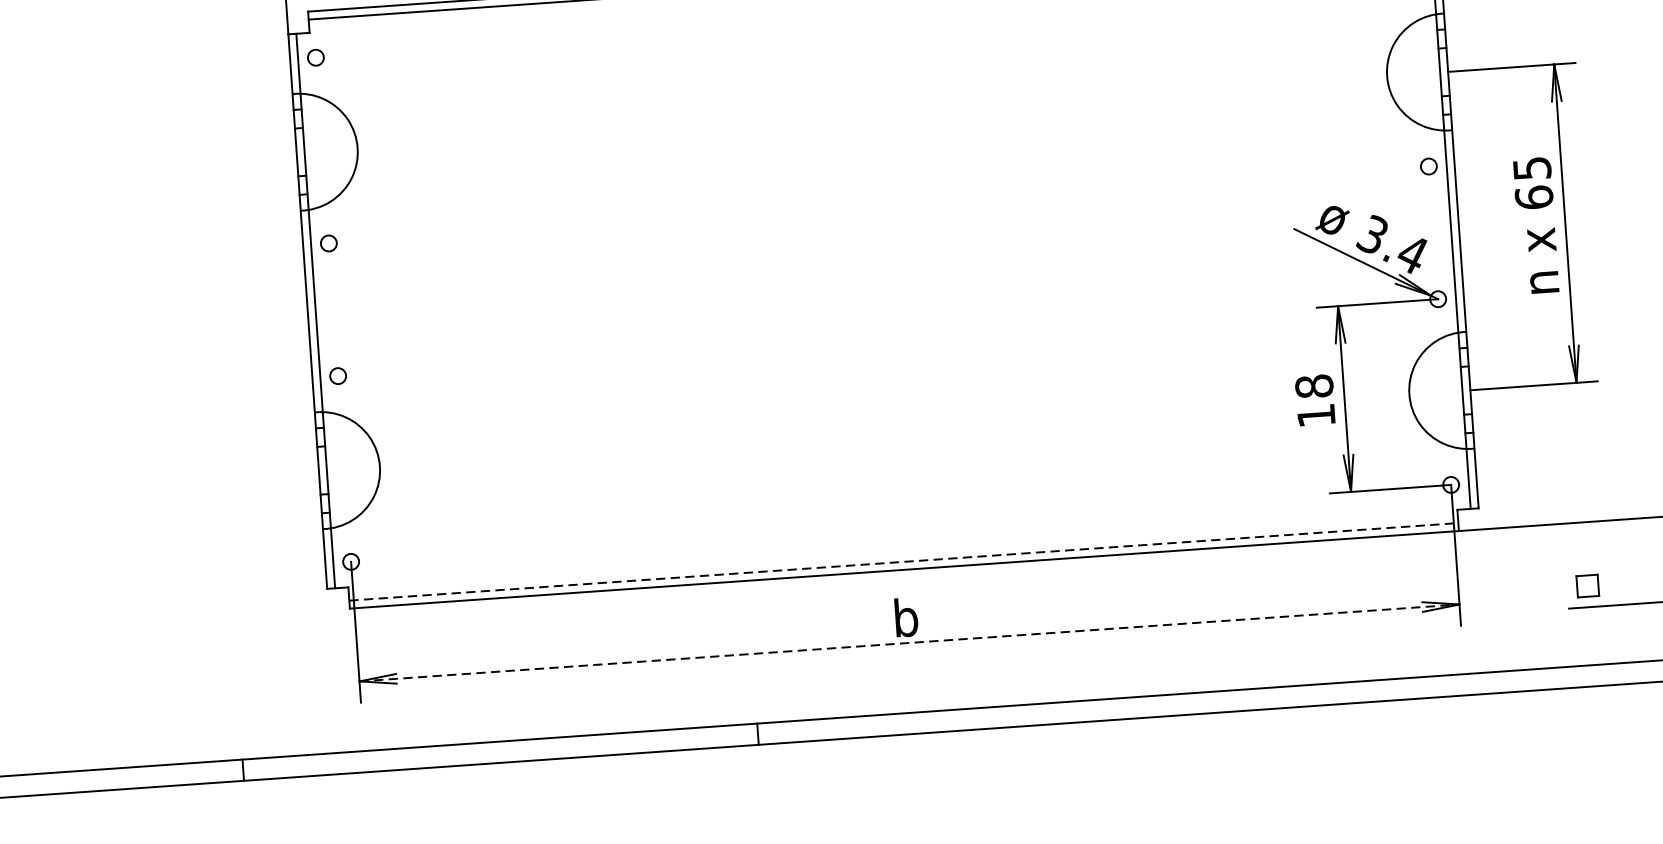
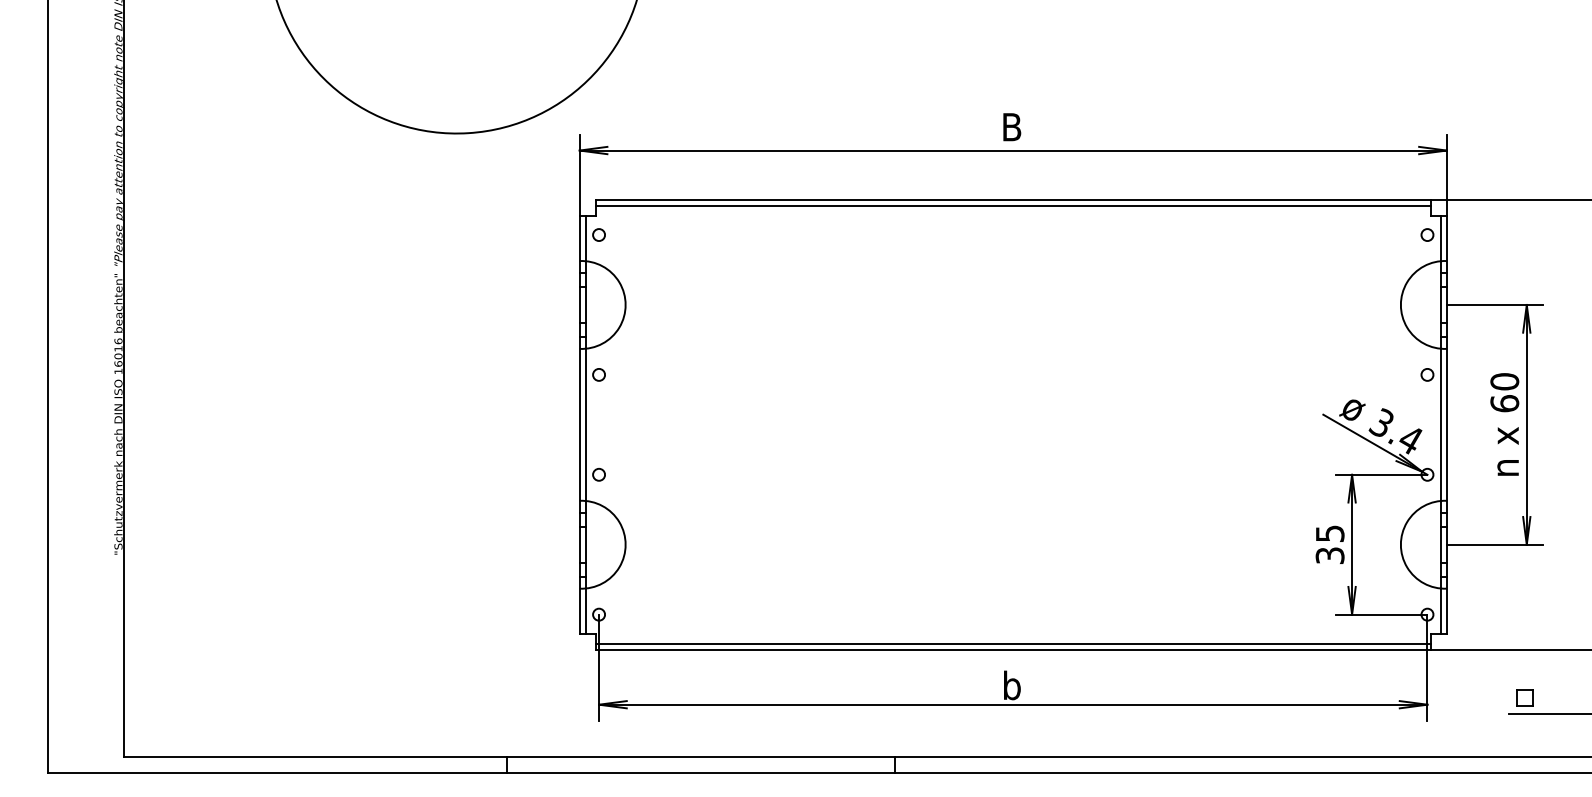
text: (1531, 168) -> (1504, 381), 65 -> 60
text: (1314, 400) -> (1329, 544), 18 -> 35
line: (904, 561) -> (1013, 643), dashed -> solid
line: (909, 642) -> (1013, 704), dashed -> solid

